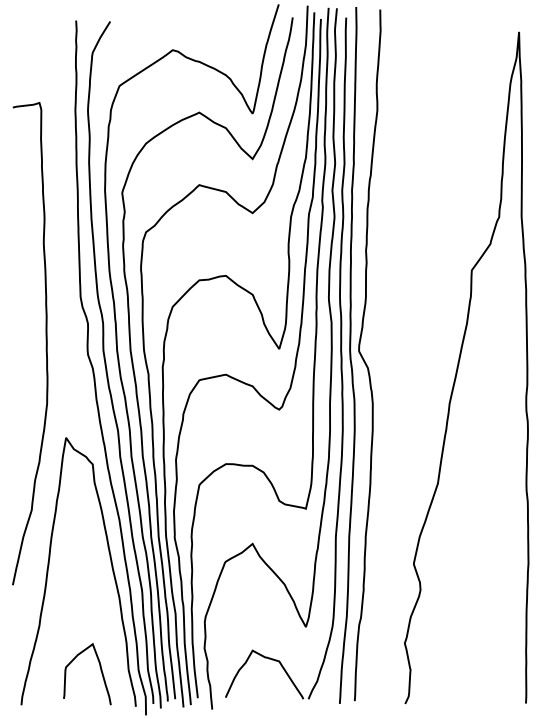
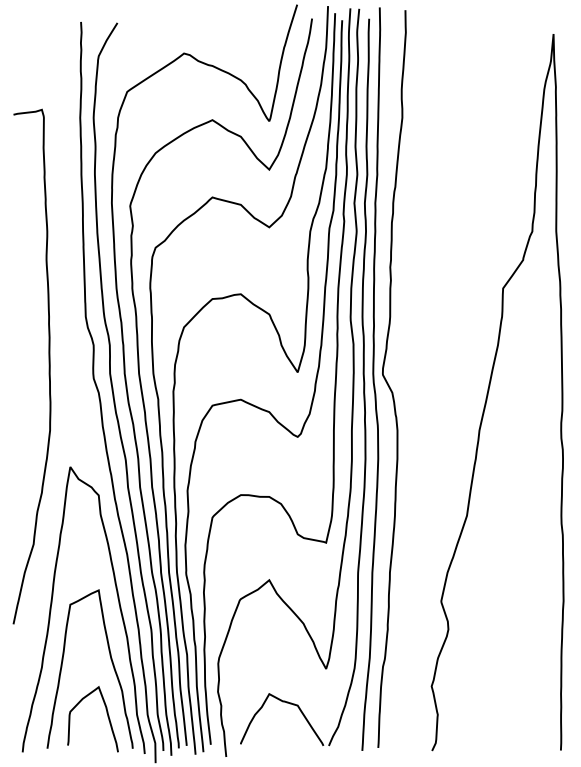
curve: (104, 621) -> (111, 662), added

